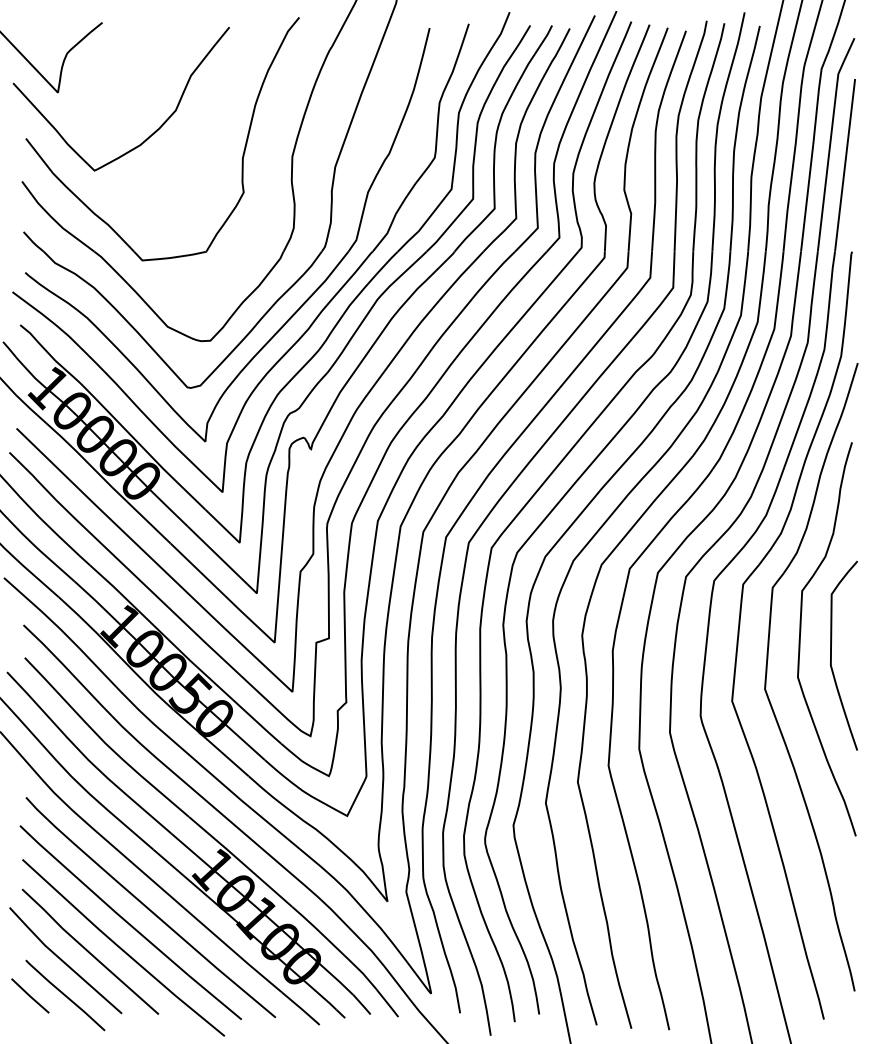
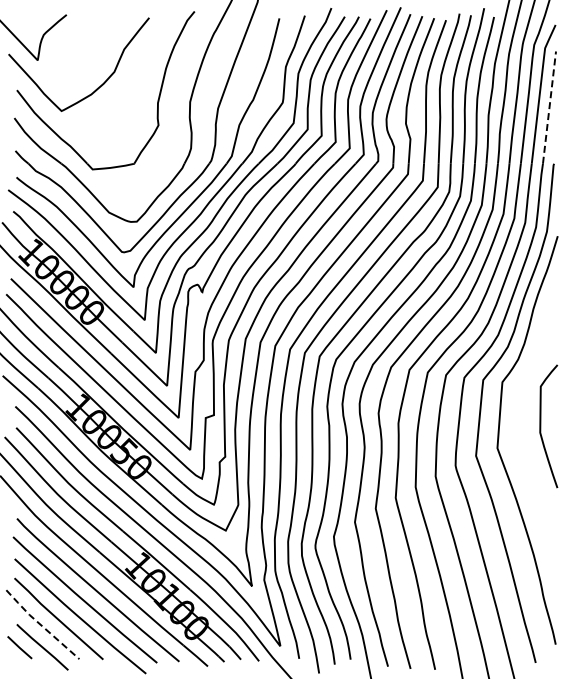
line: (845, 165) -> (549, 107), solid -> dashed
curve: (802, 635) -> (521, 413), removed
line: (62, 960) -> (40, 624), solid -> dashed

